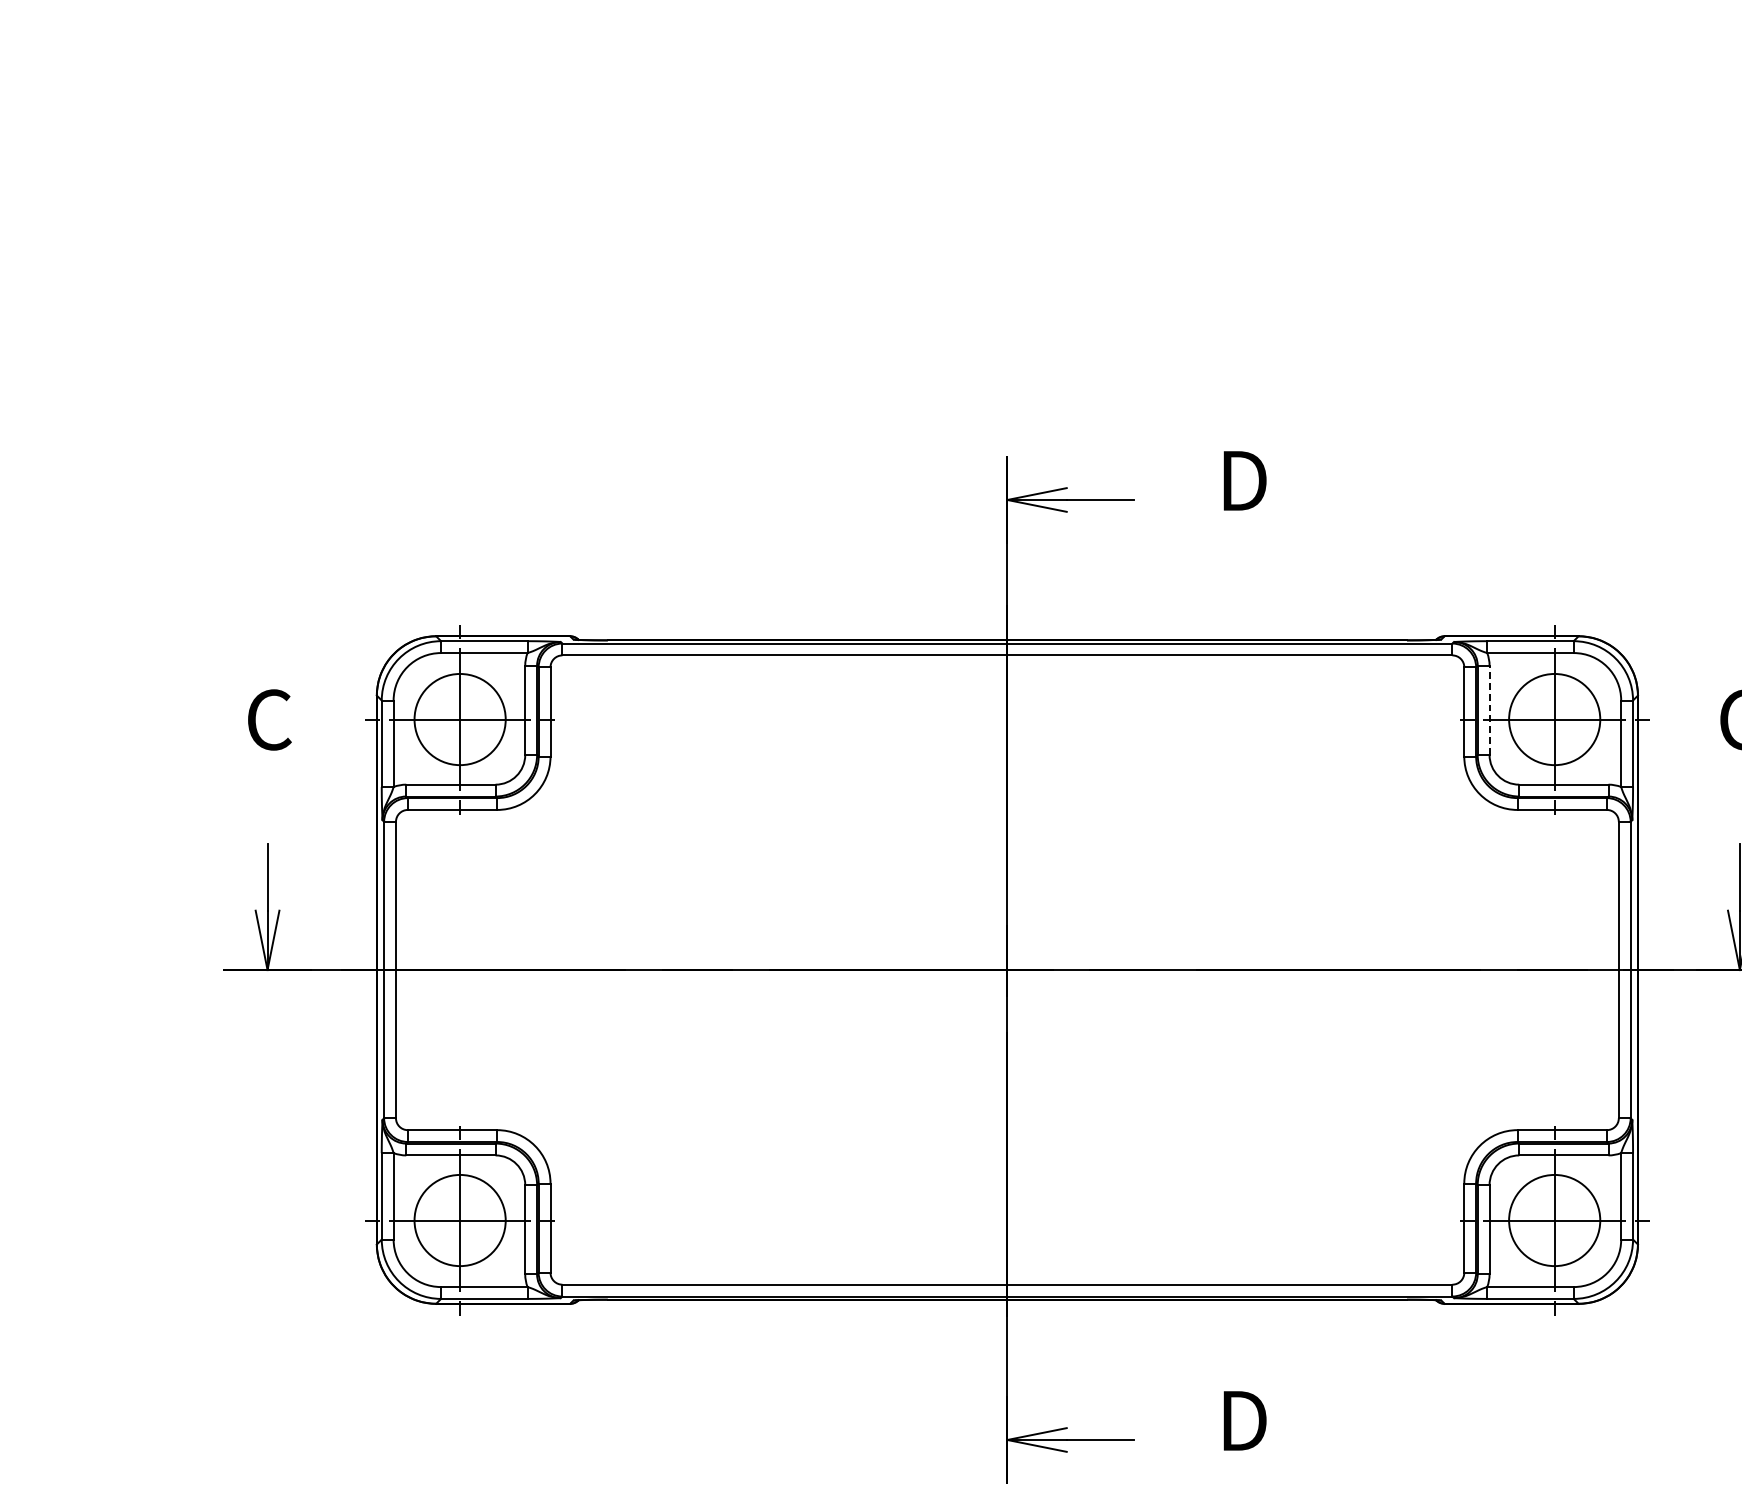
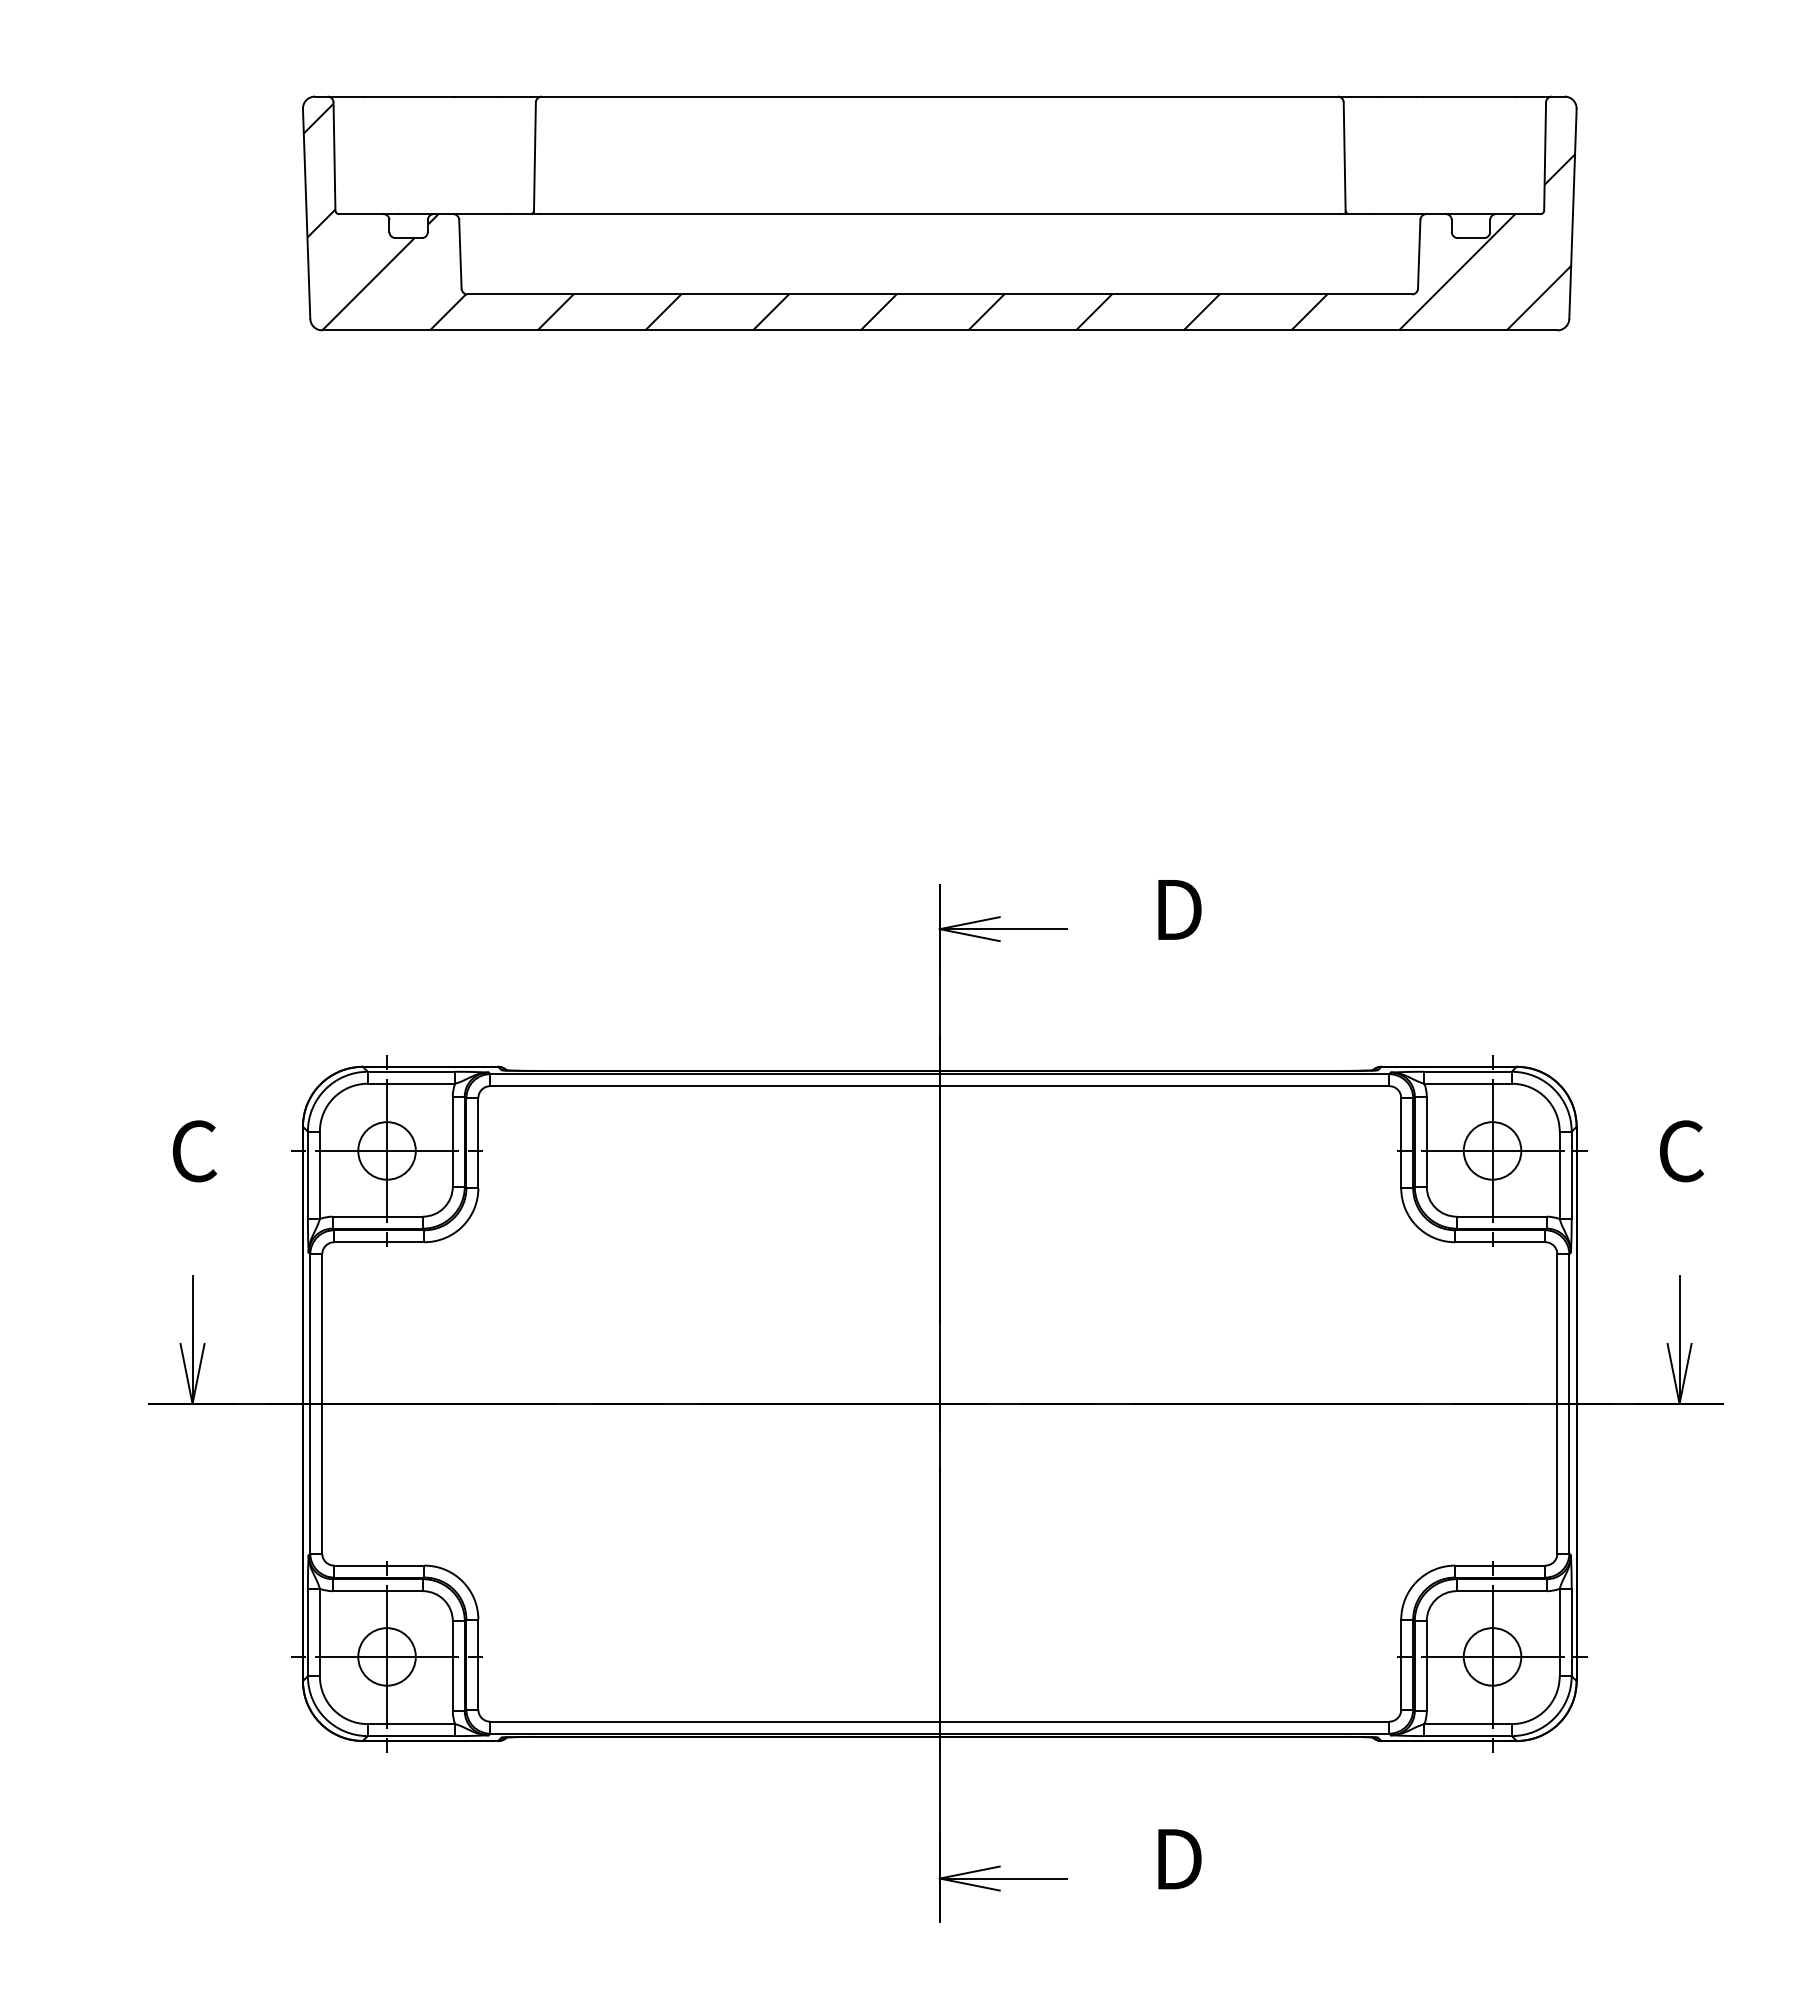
line: (1489, 710) -> (1426, 1141), dashed -> solid
circle: (459, 719) -> (386, 1150), size x0.62
circle: (1554, 719) -> (1492, 1150), size x0.62
circle: (459, 1220) -> (386, 1656), size x0.62
circle: (1554, 1220) -> (1492, 1656), size x0.62

